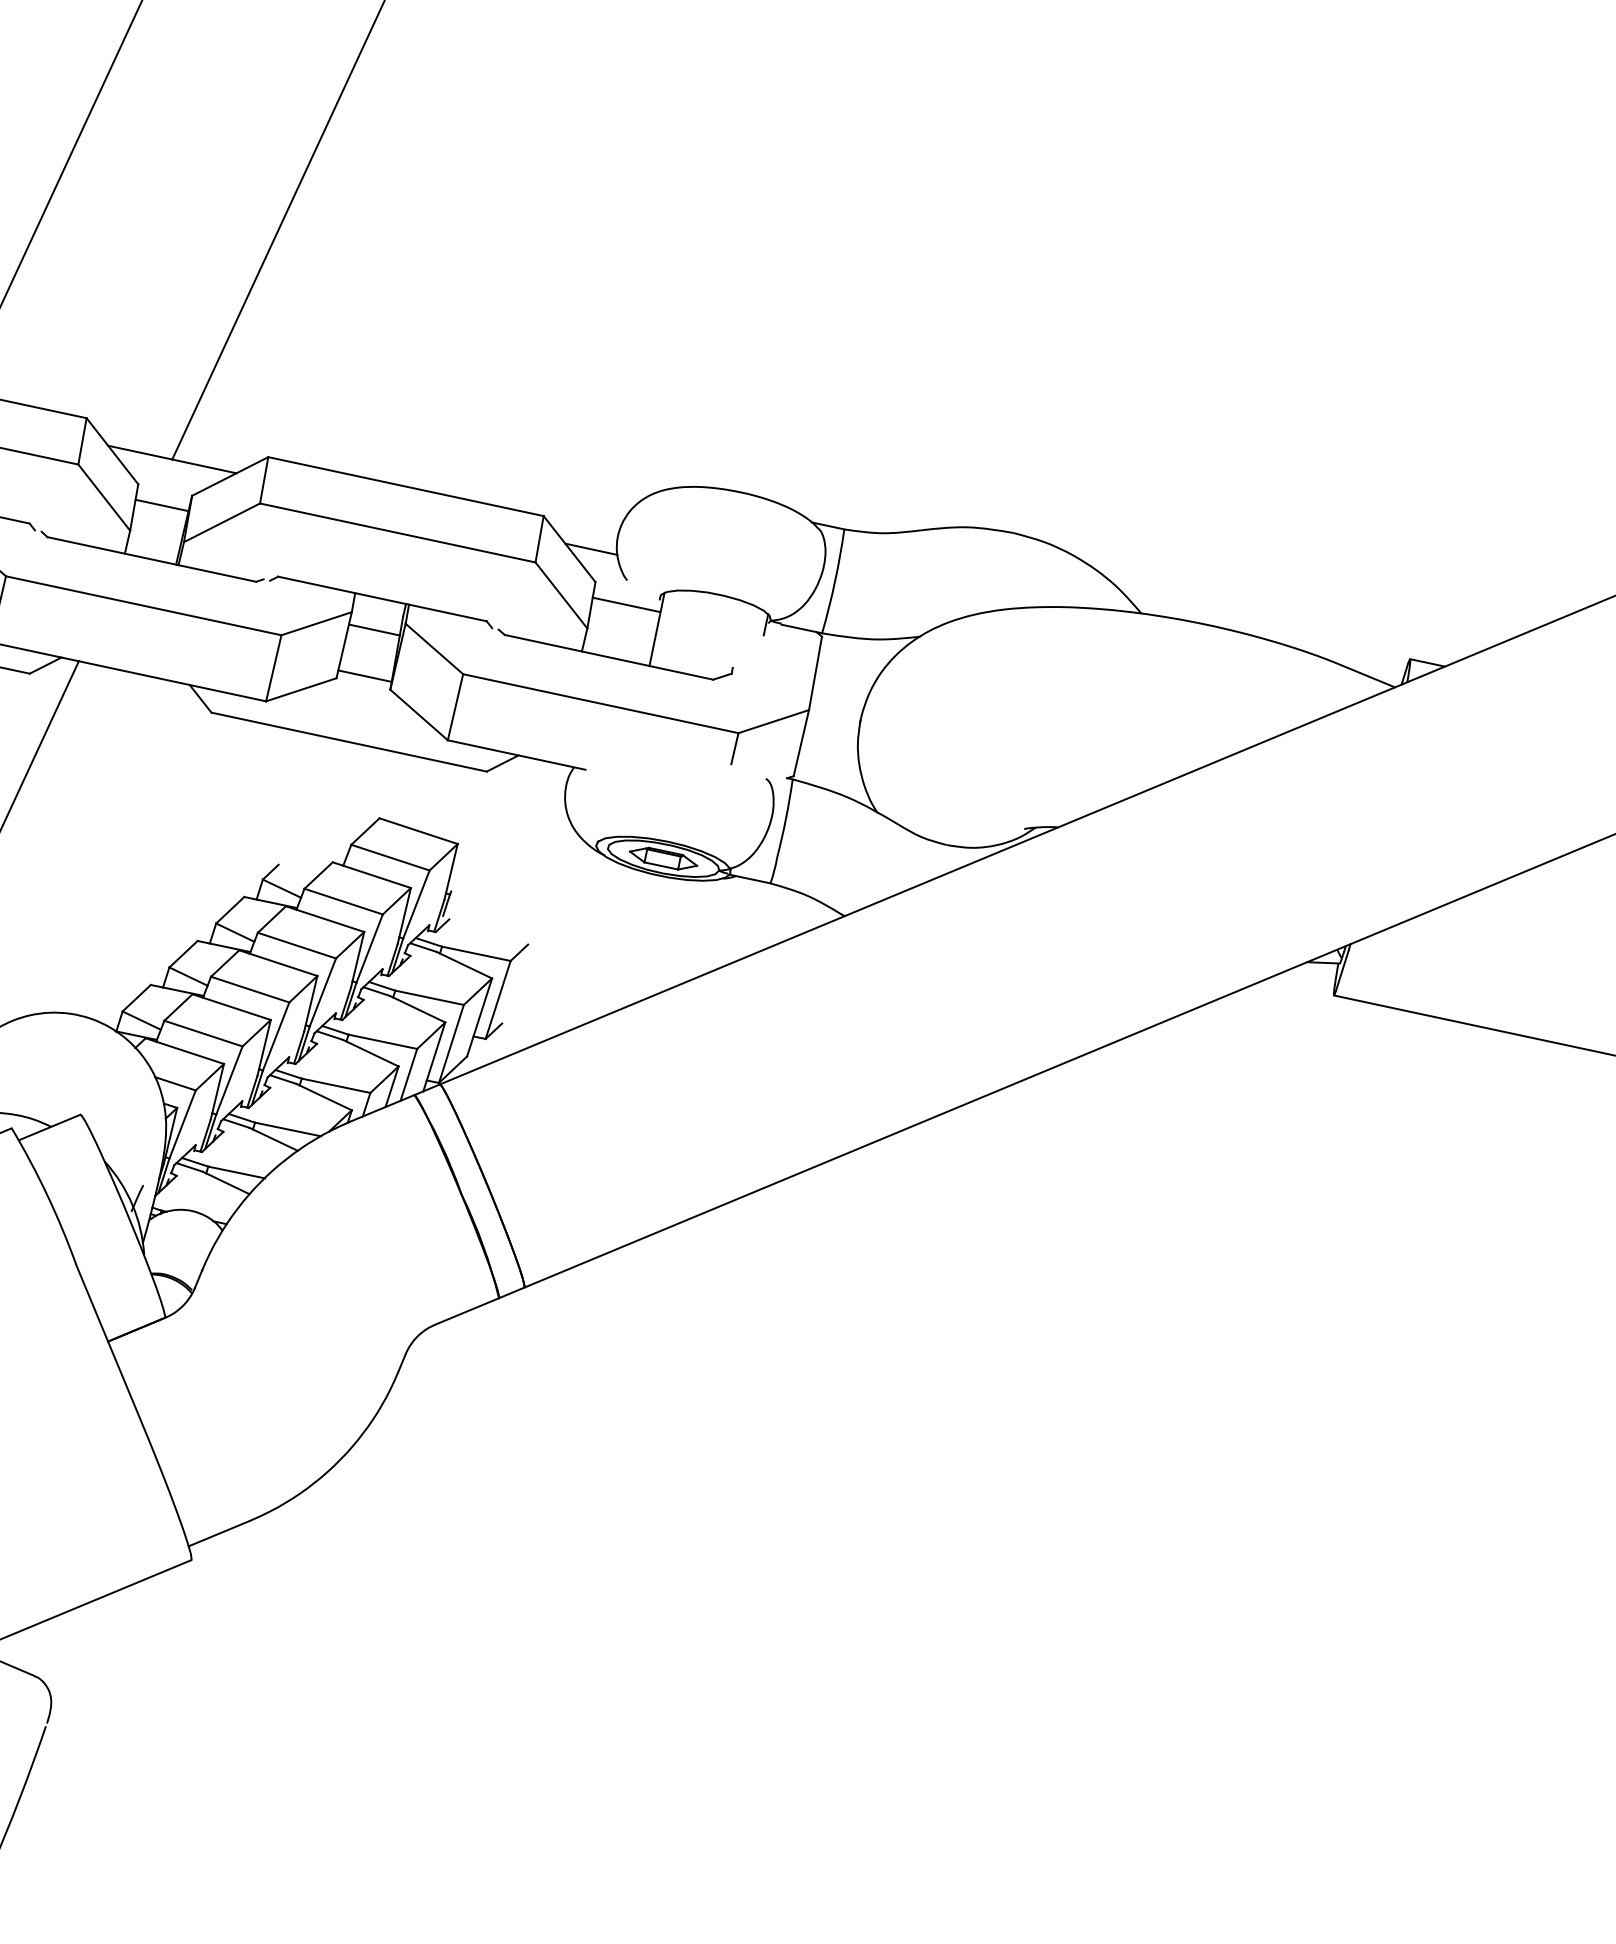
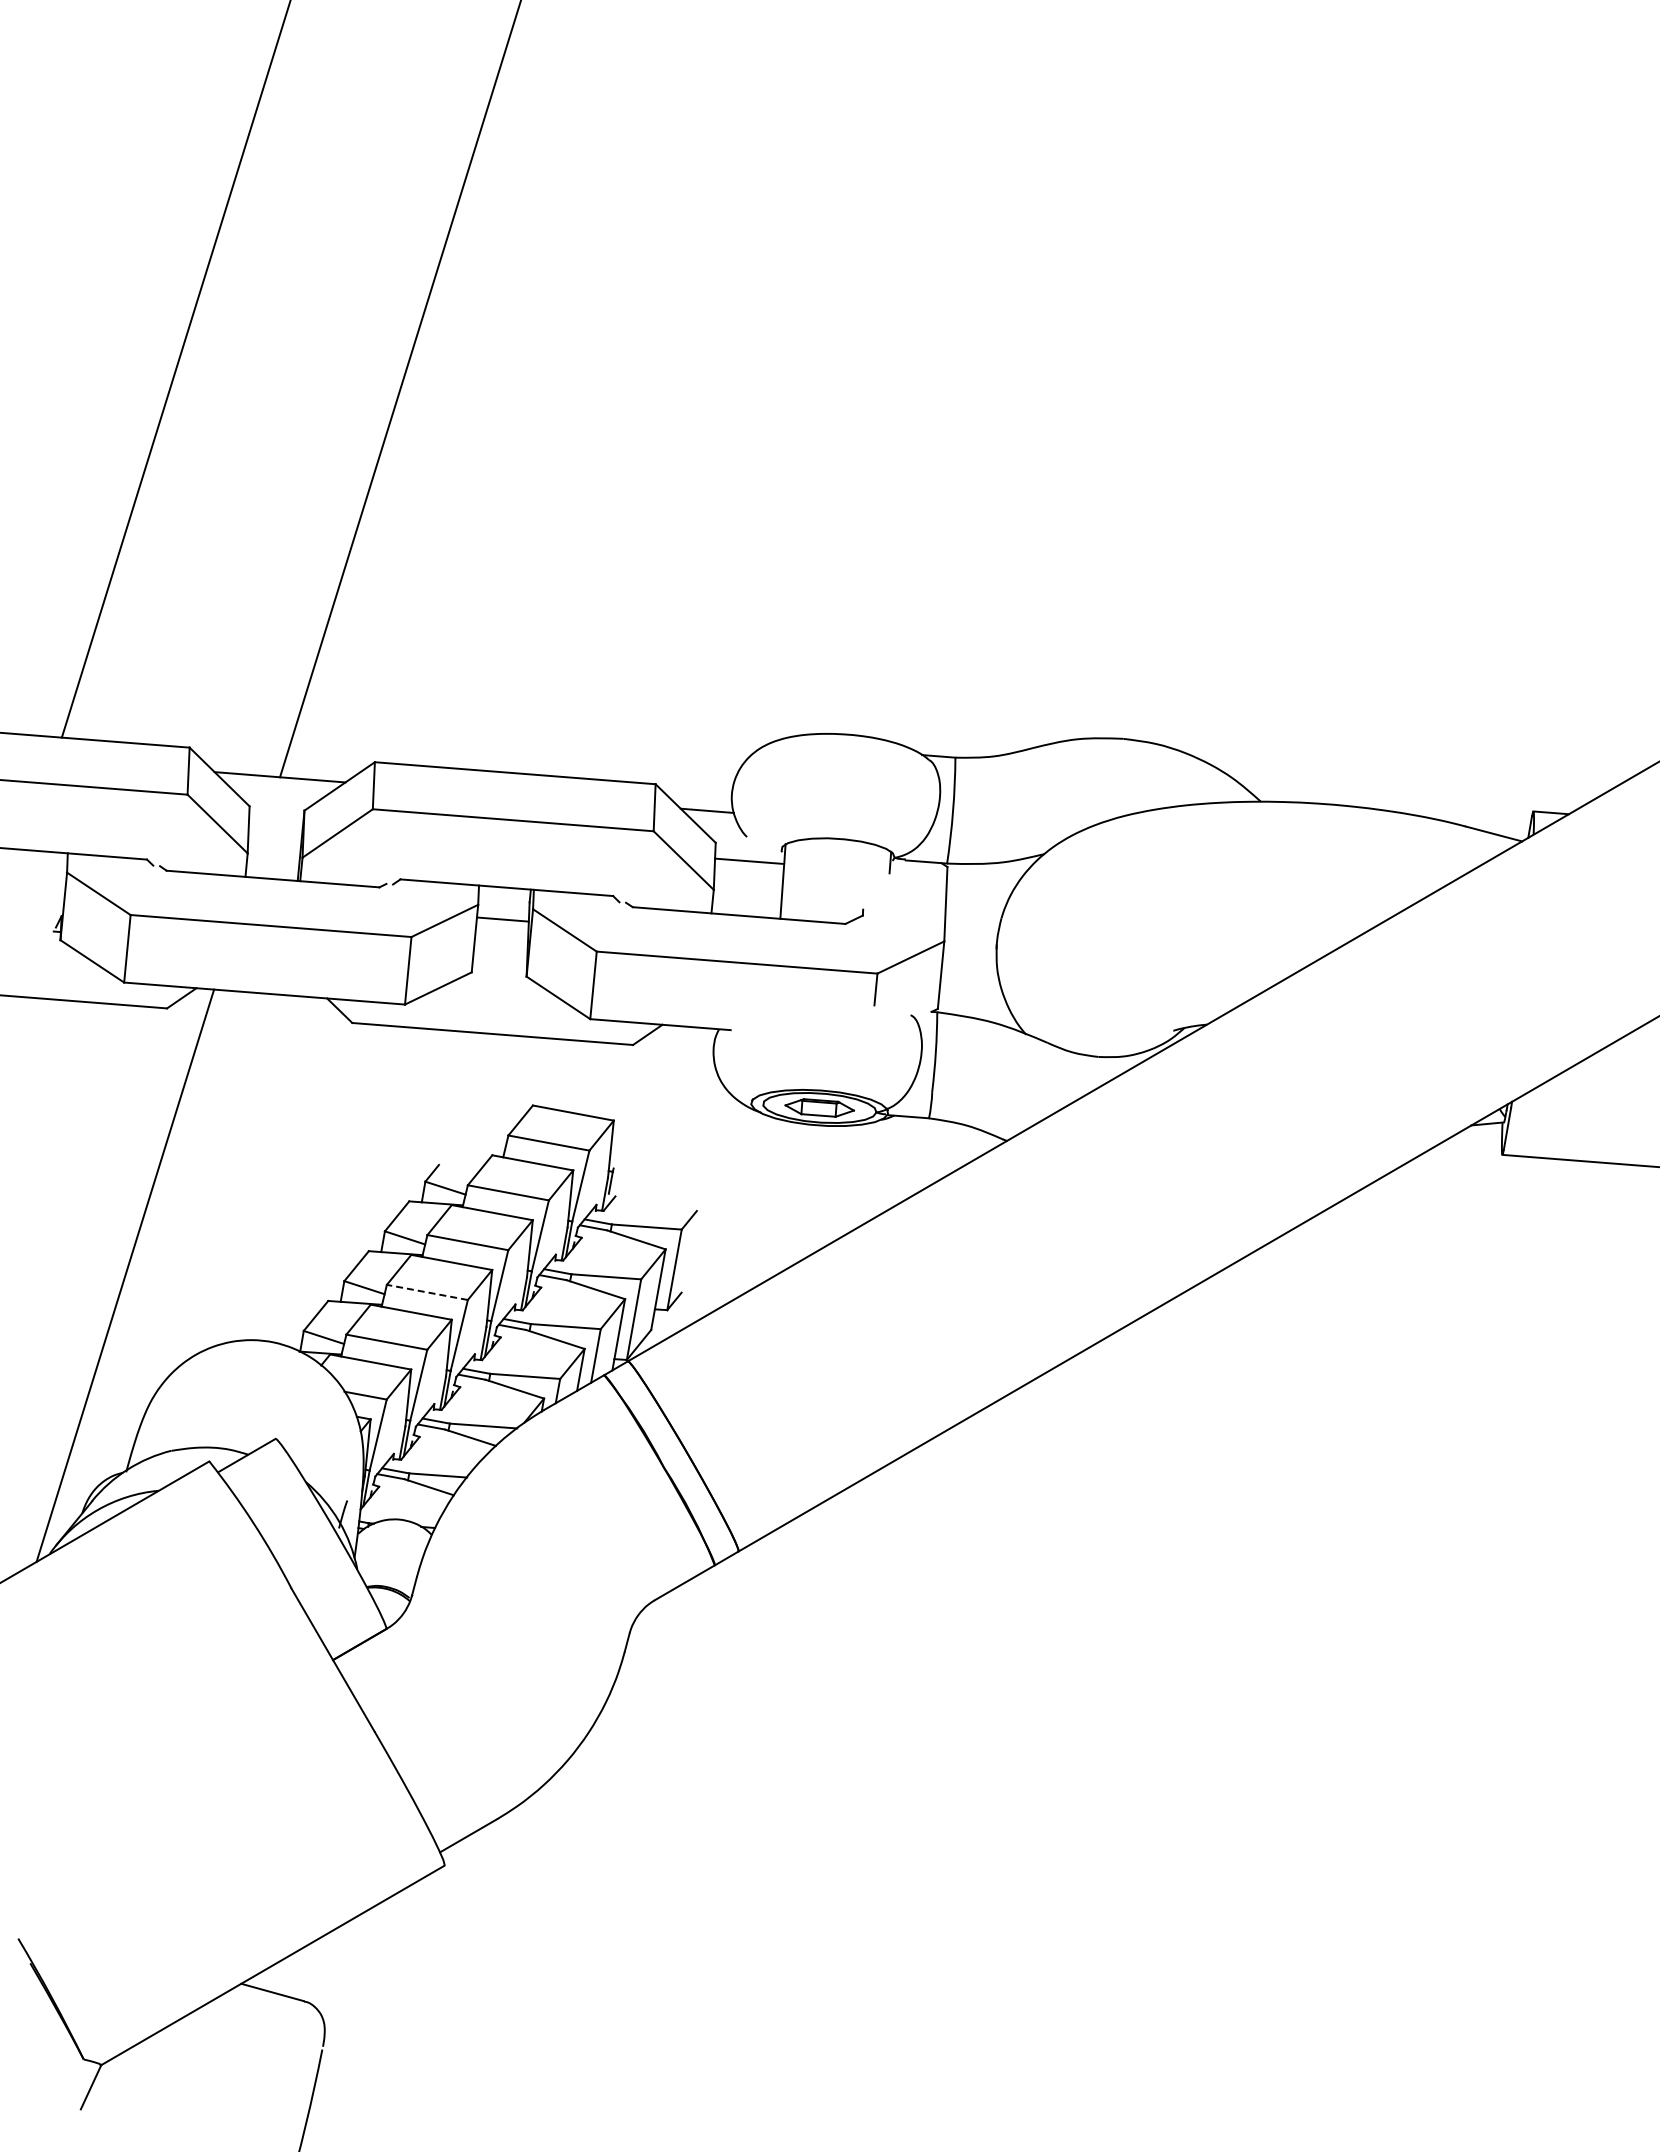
line: (161, 505) -> (275, 824), removed
line: (364, 676) -> (499, 966), removed
line: (249, 989) -> (426, 1292), solid -> dashed

